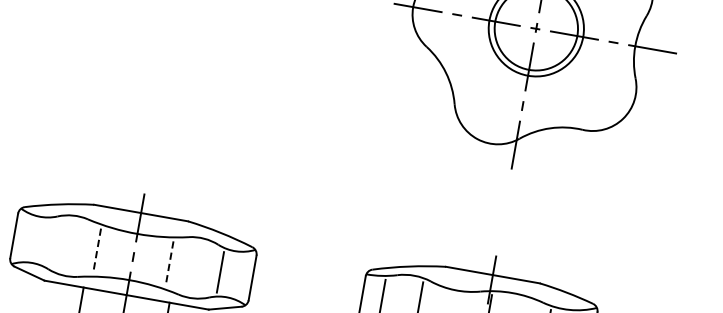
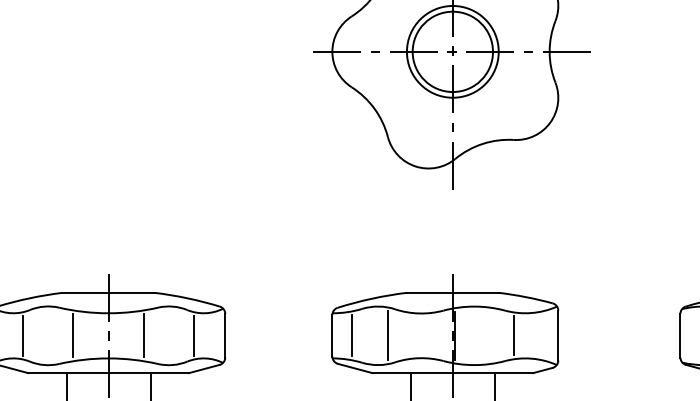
line: (46, 241) -> (23, 335), added
line: (97, 250) -> (73, 335), dashed -> solid
line: (170, 263) -> (144, 335), dashed -> solid

